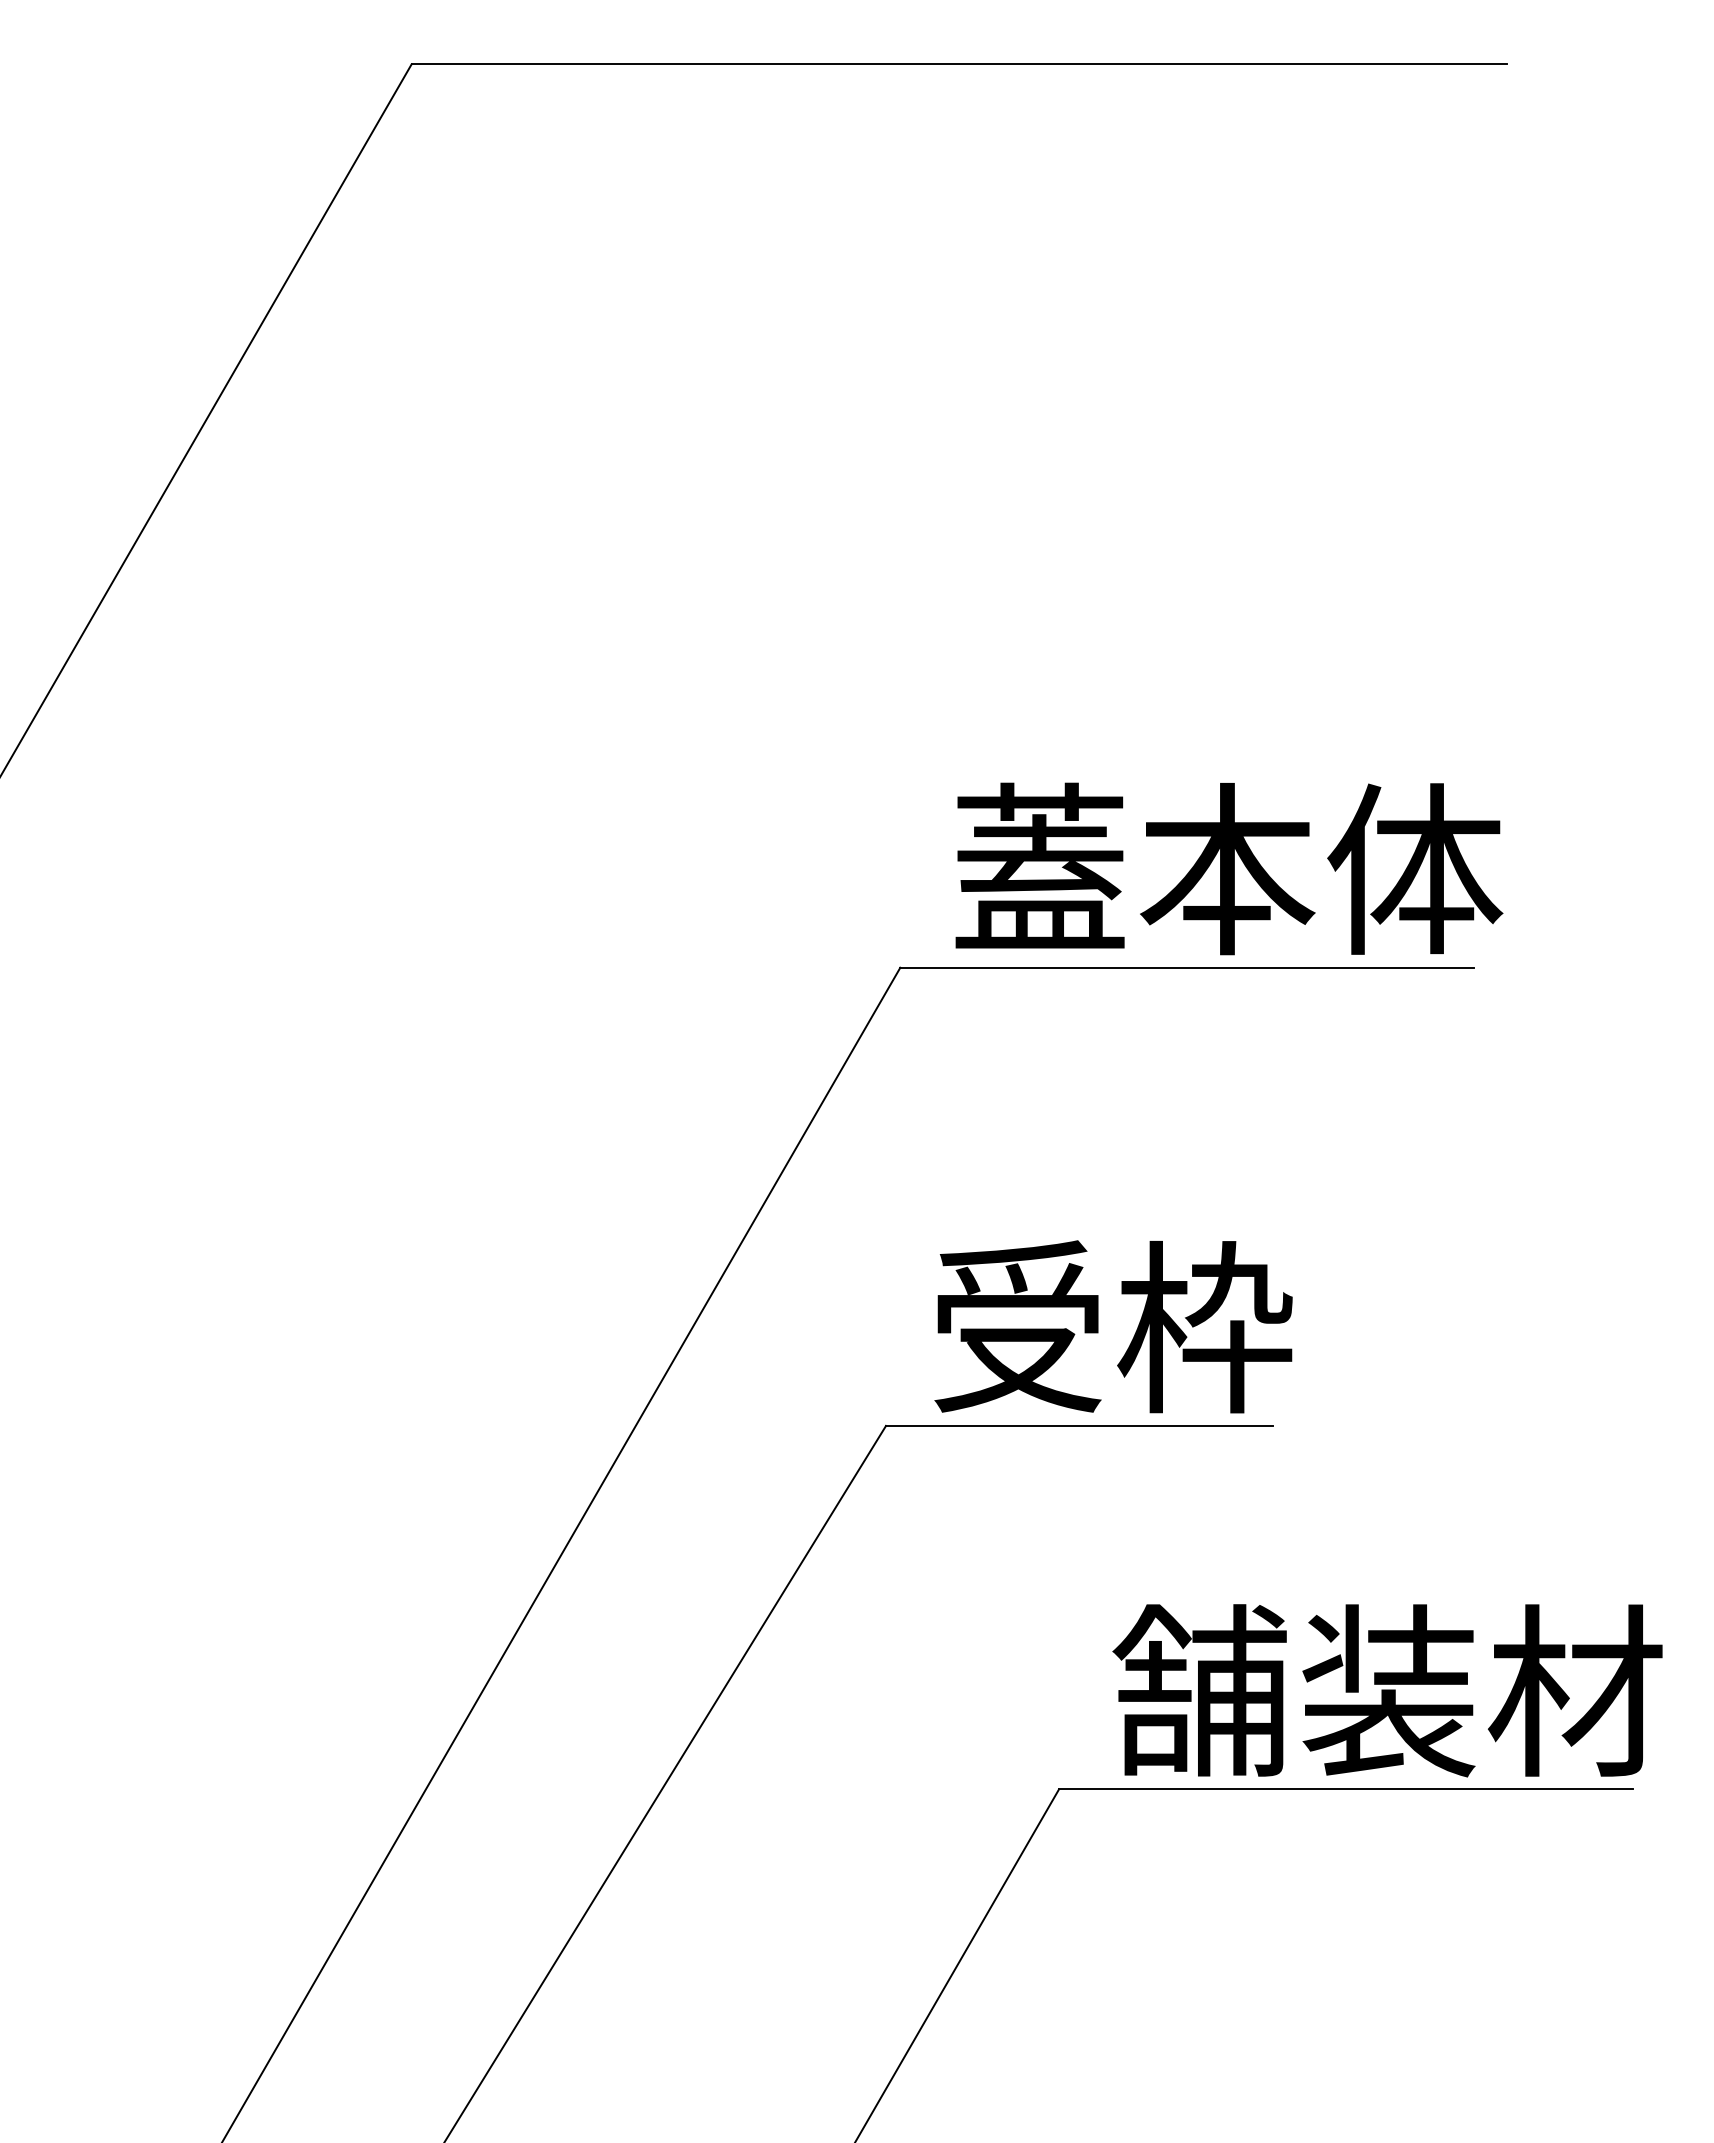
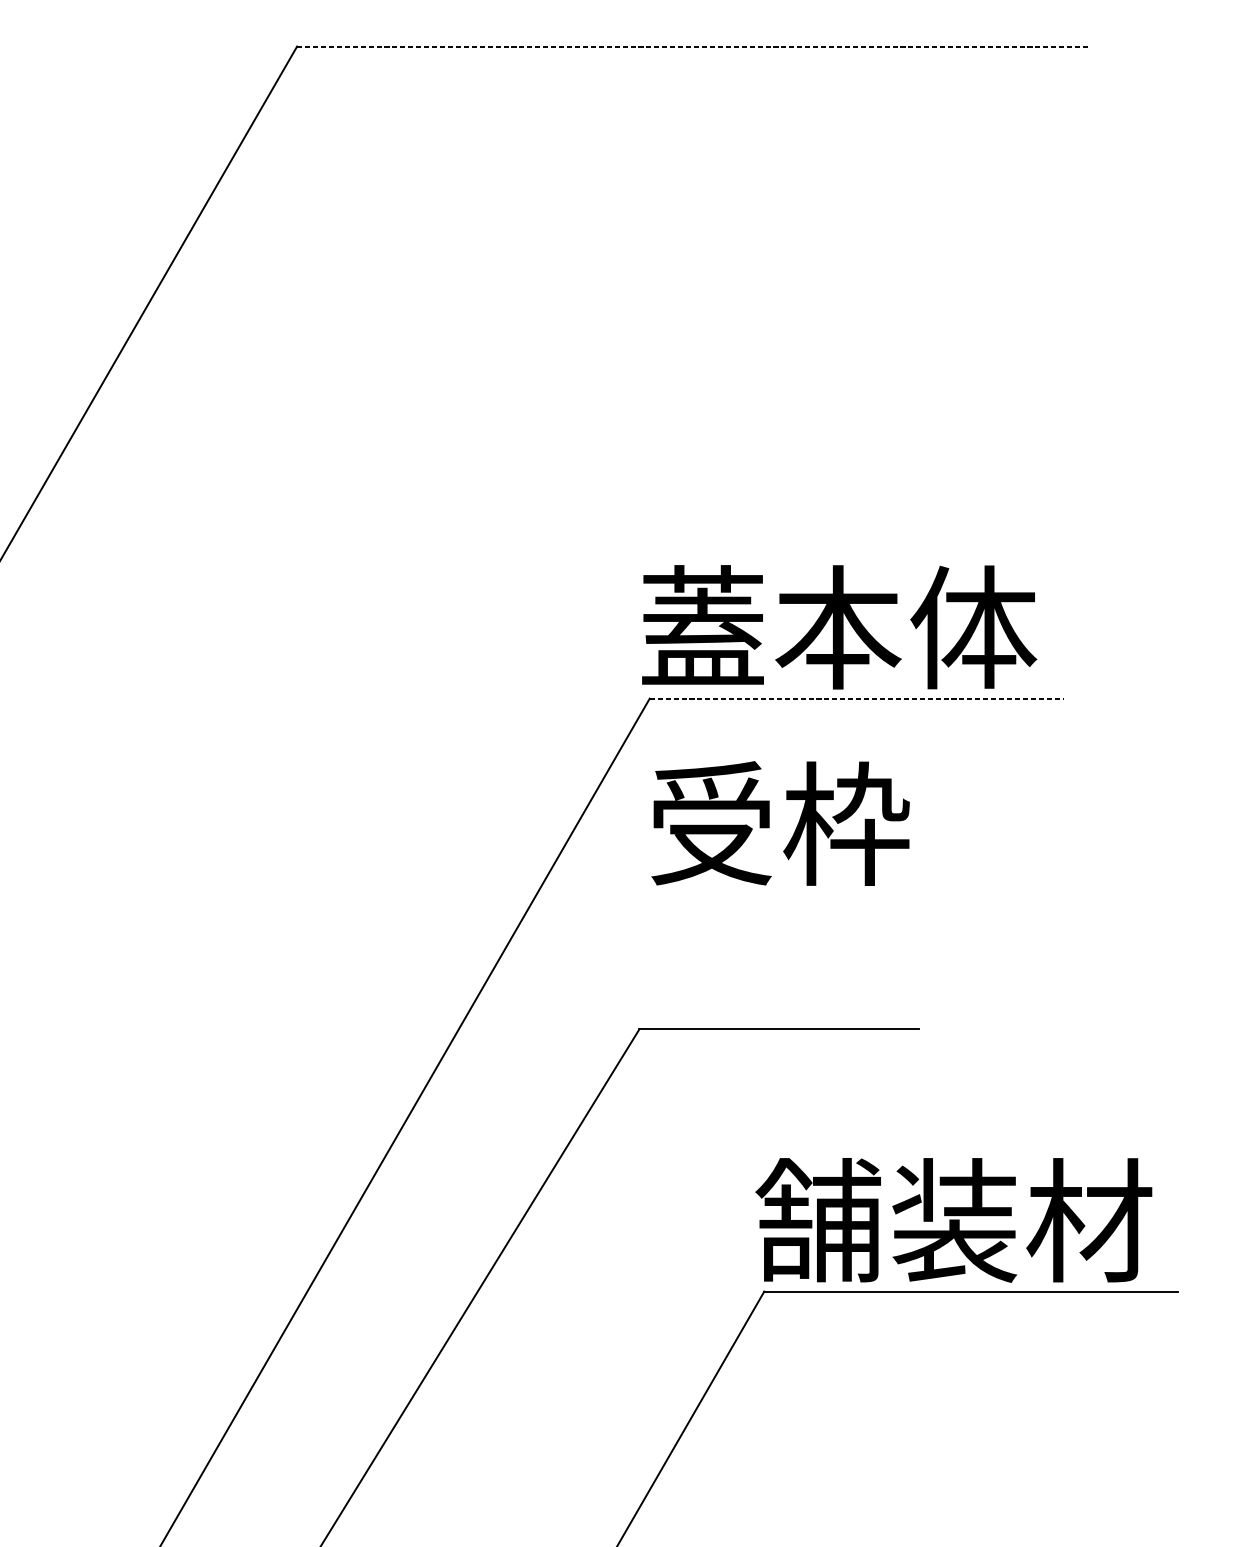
line: (959, 64) -> (692, 46), solid -> dashed
text: (1229, 868) -> (839, 626), moved
line: (1187, 967) -> (857, 698), solid -> dashed
text: (1113, 1326) -> (780, 823), moved
text: (1387, 1690) -> (953, 1220), moved

